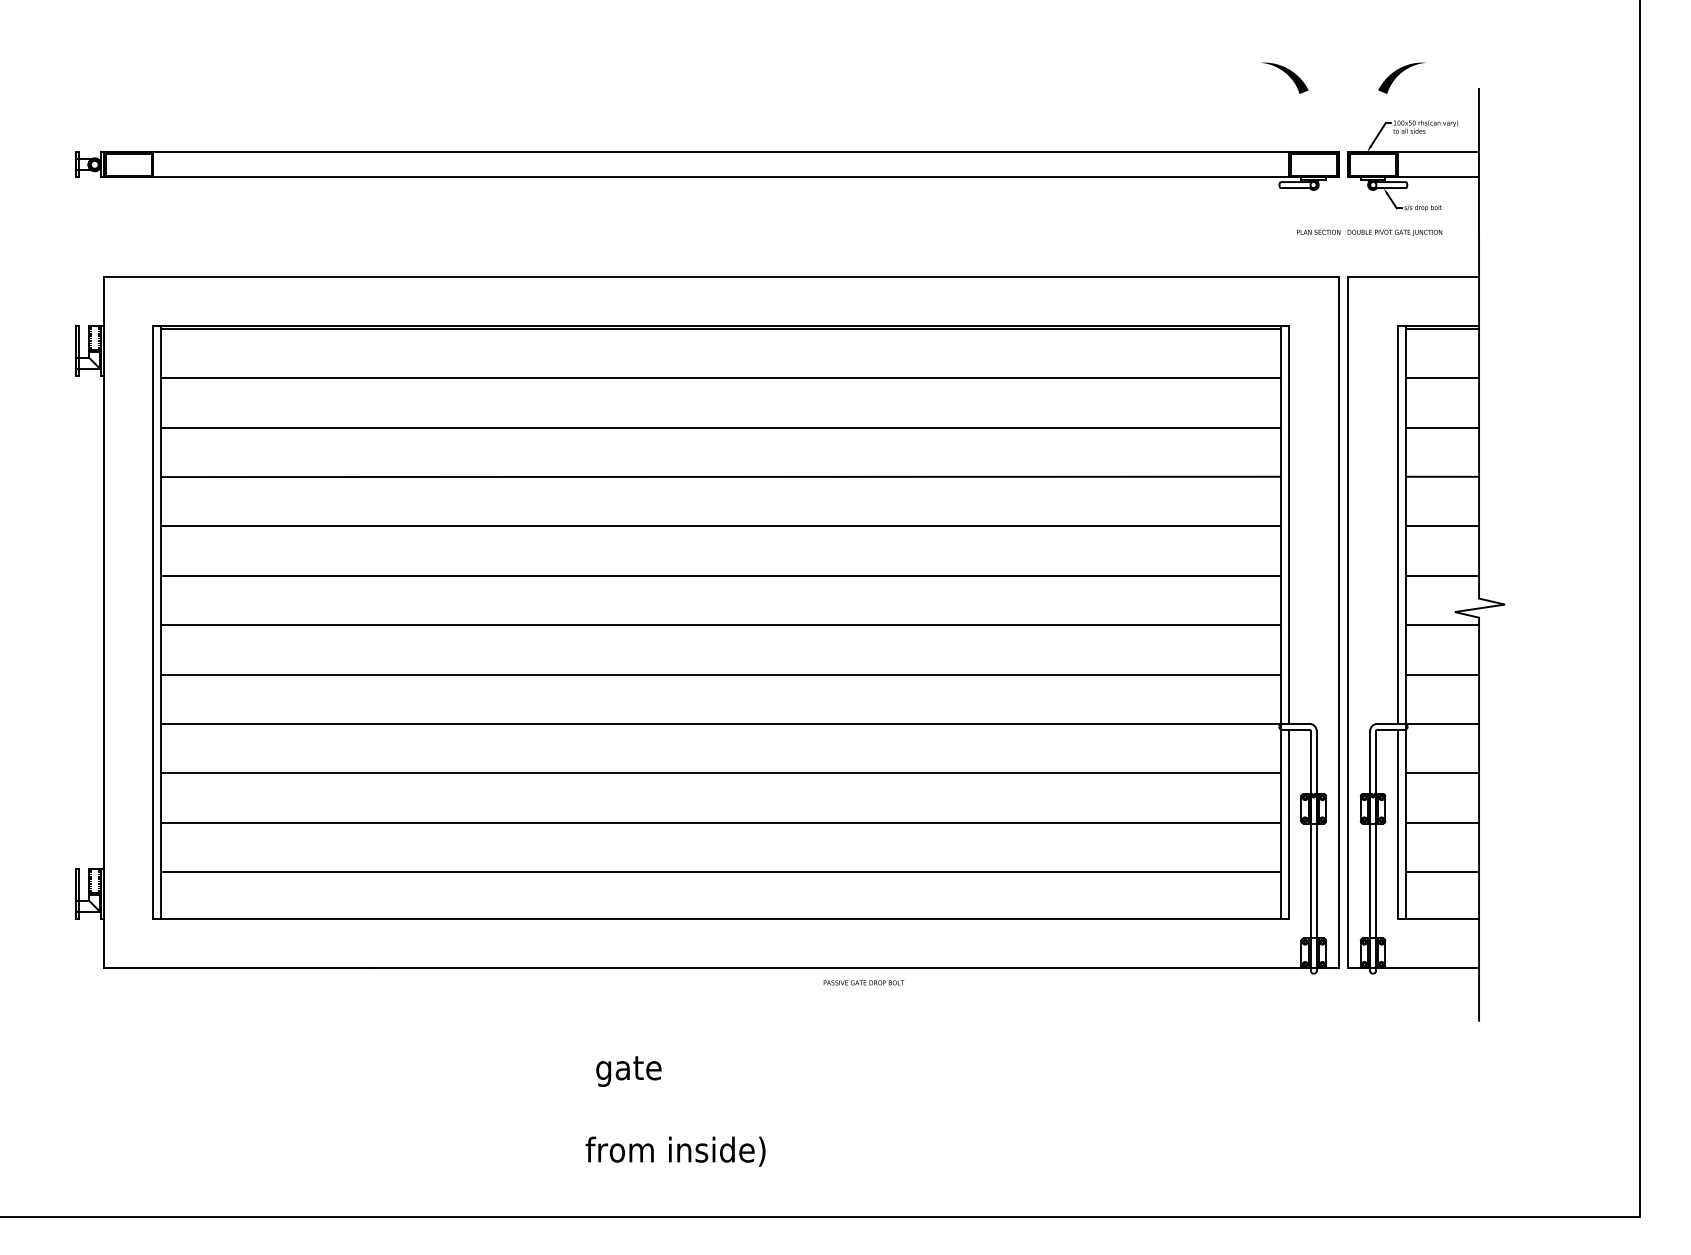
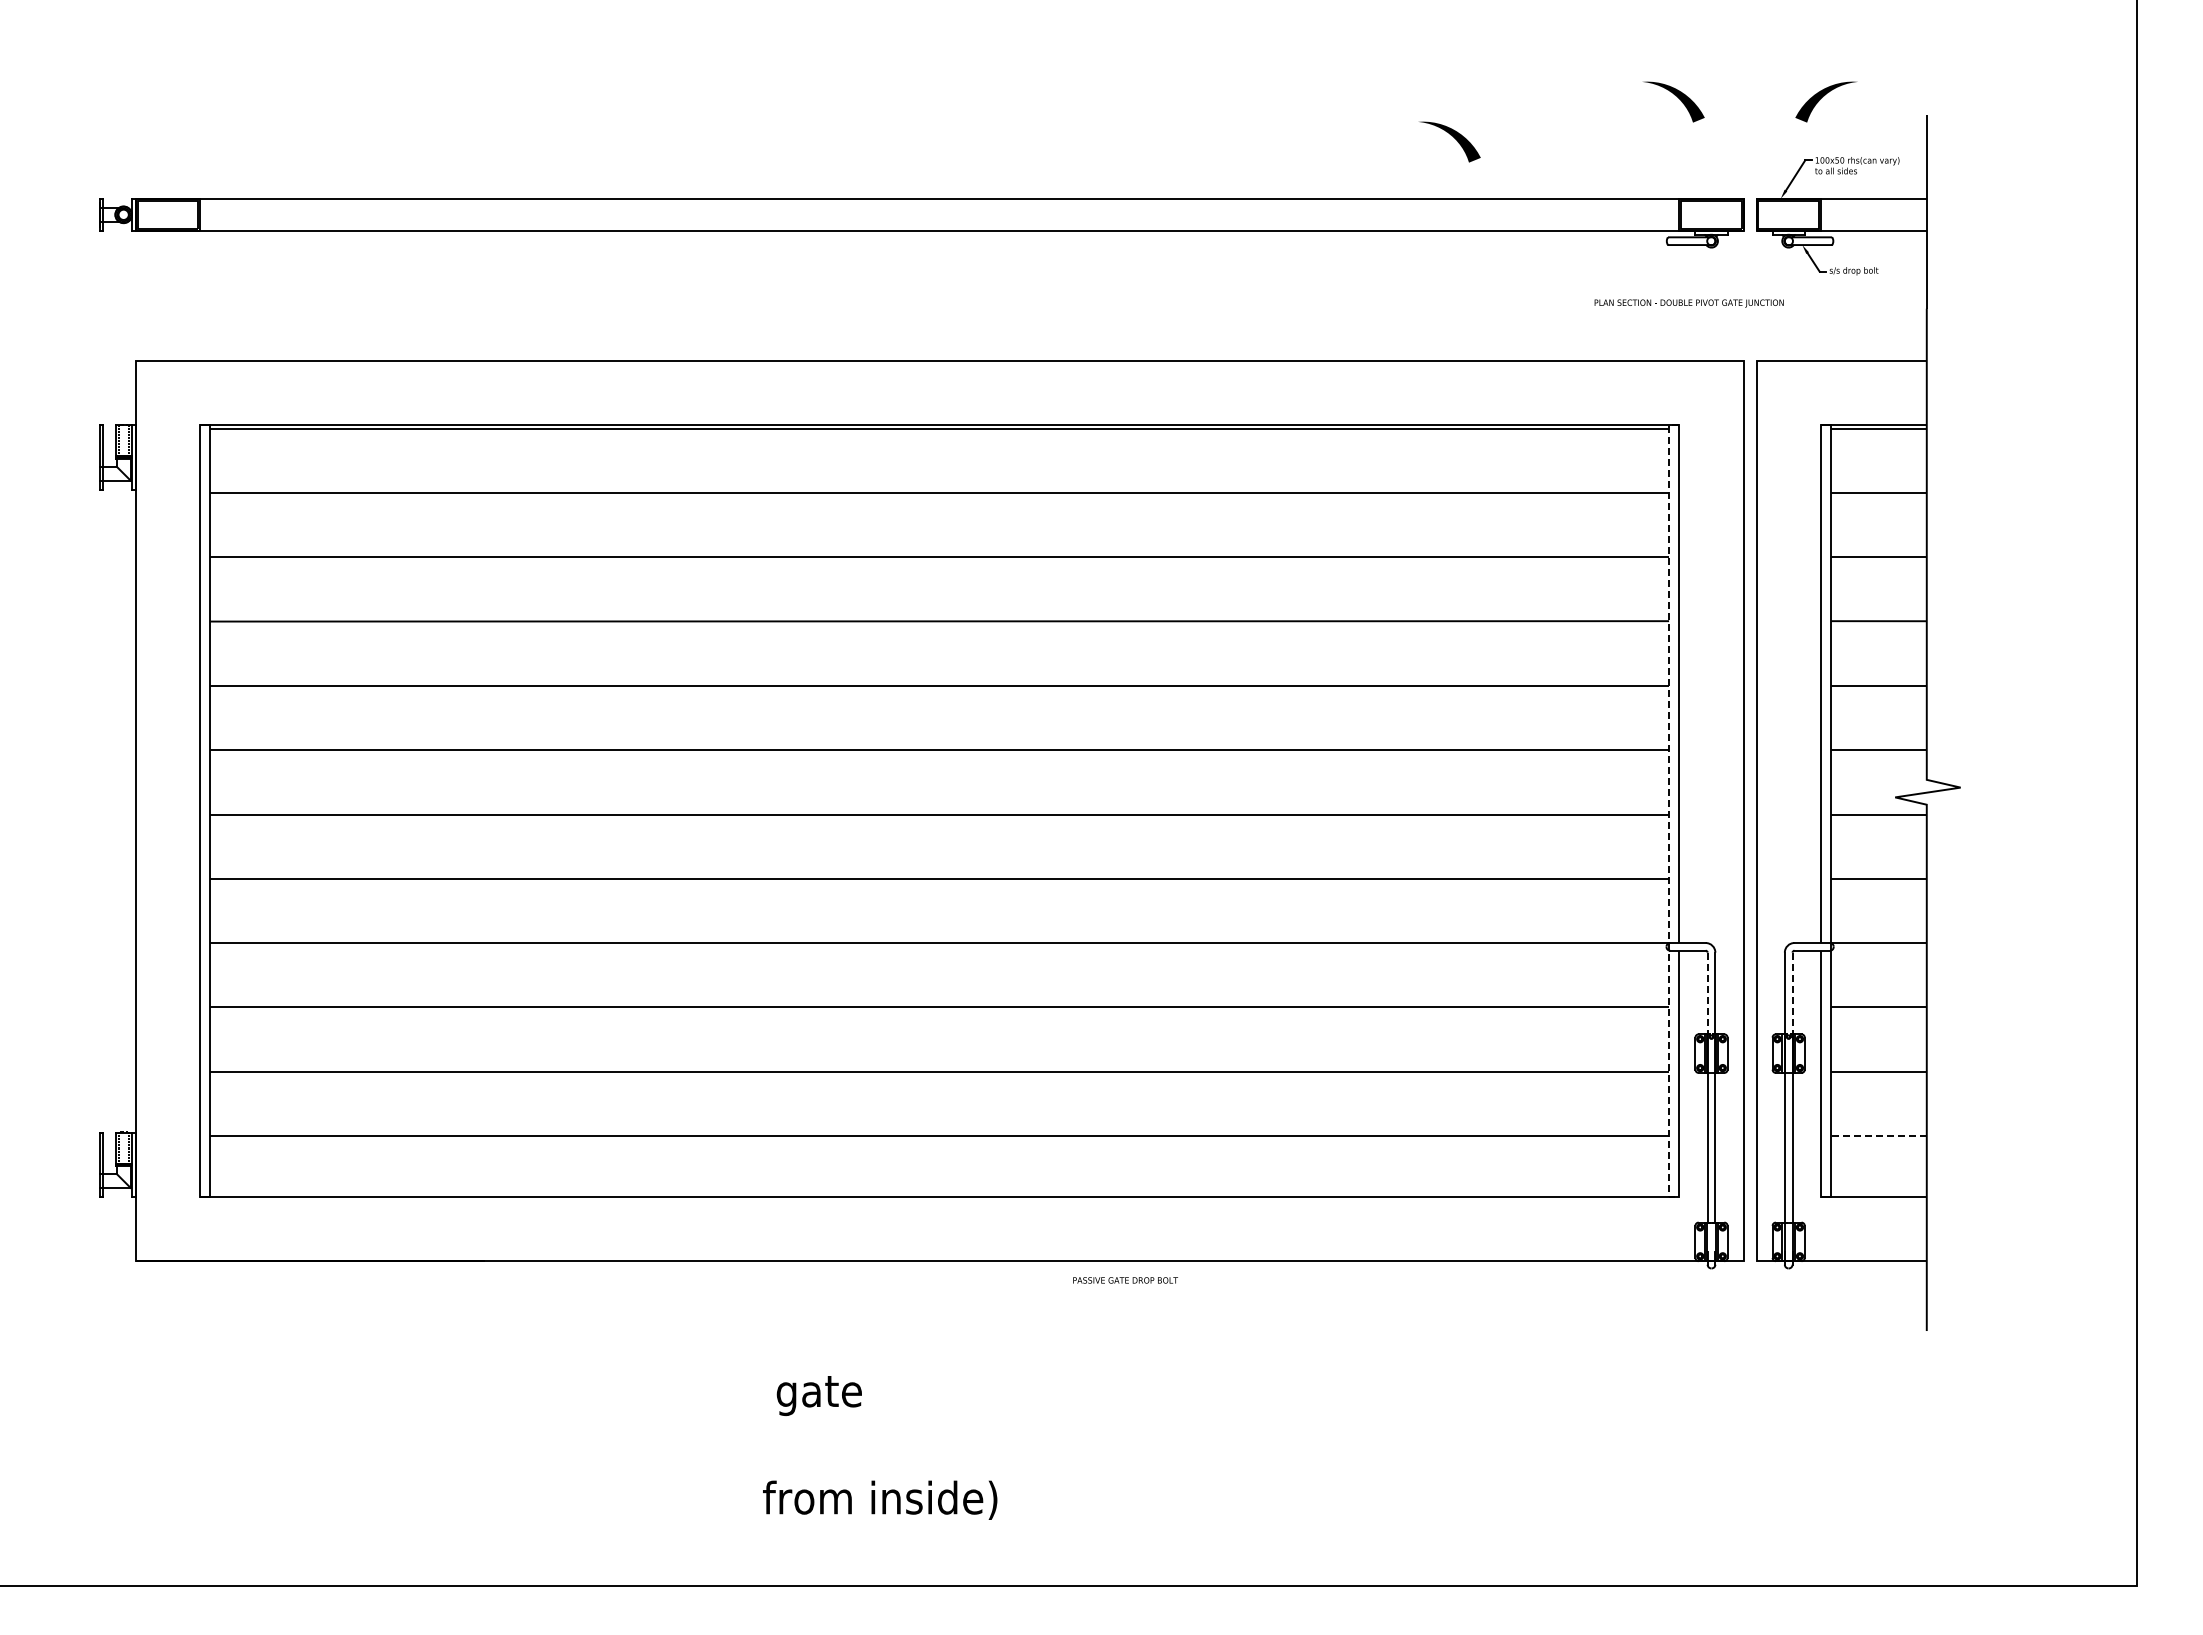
curve: (1115, 105) -> (1453, 137), added
text: (1369, 232) -> (1688, 303), moved
line: (1281, 622) -> (1669, 811), solid -> dashed
line: (1310, 762) -> (1707, 993), solid -> dashed
line: (1375, 762) -> (1792, 993), solid -> dashed
line: (1442, 872) -> (1878, 1136), solid -> dashed

